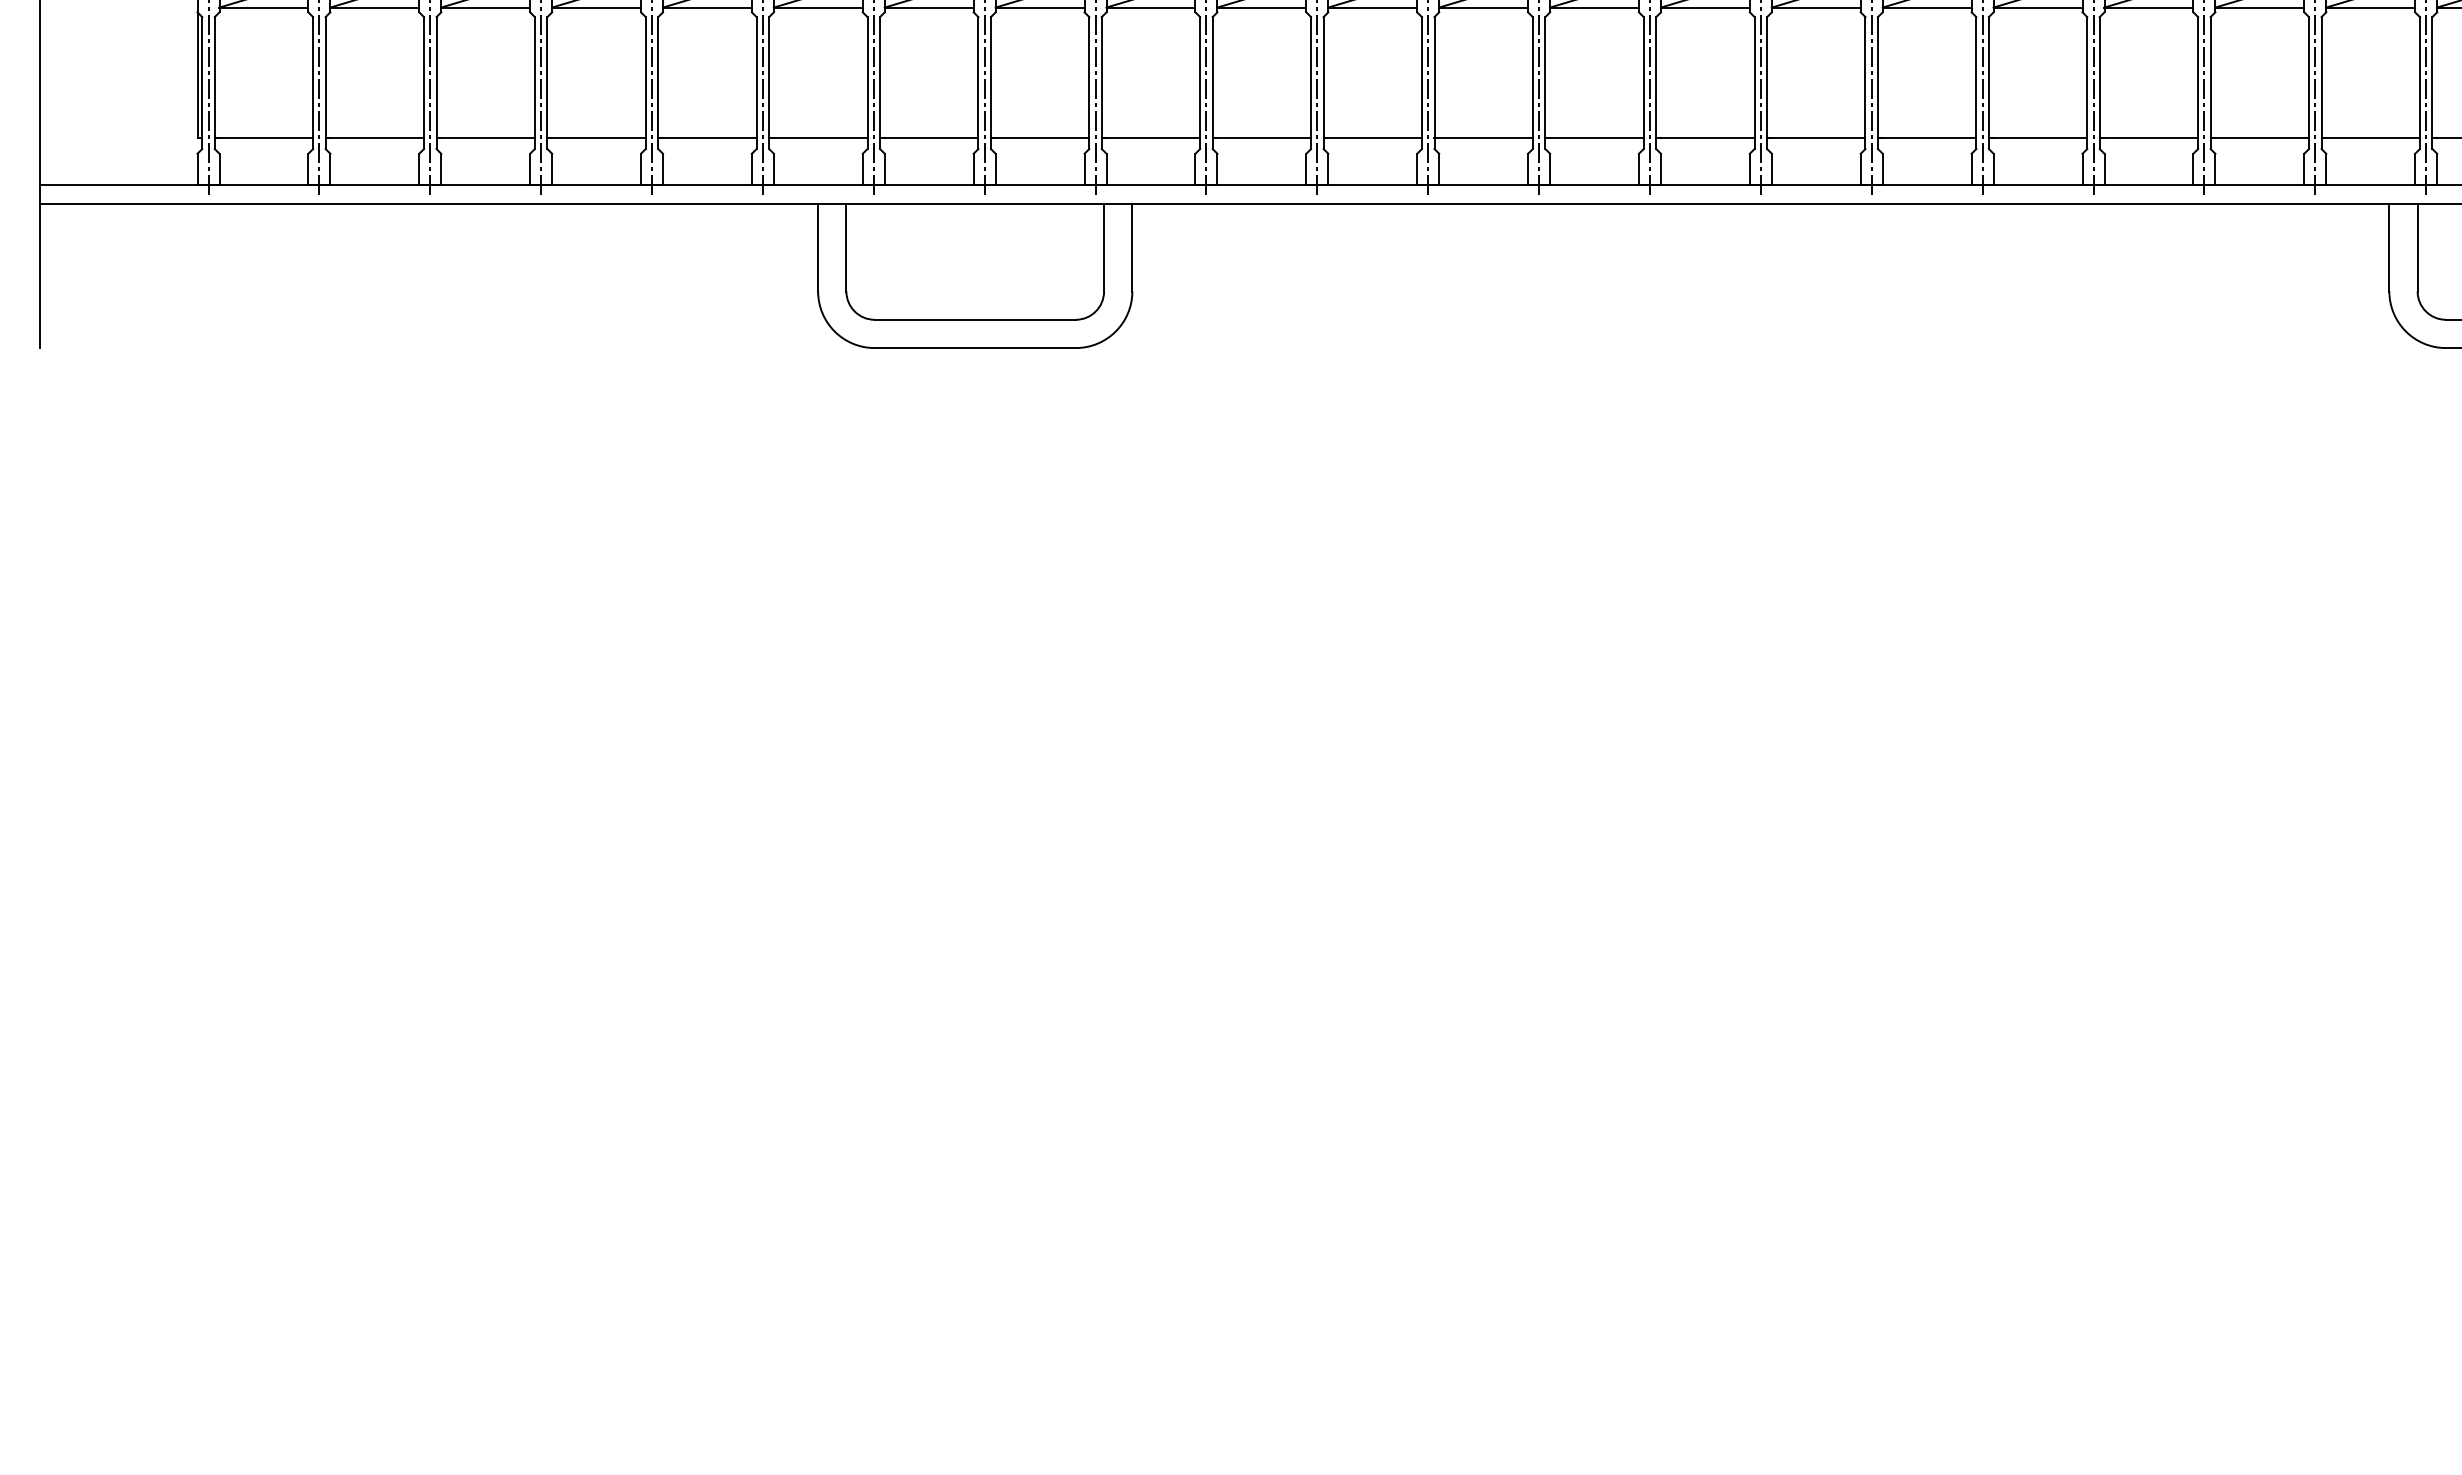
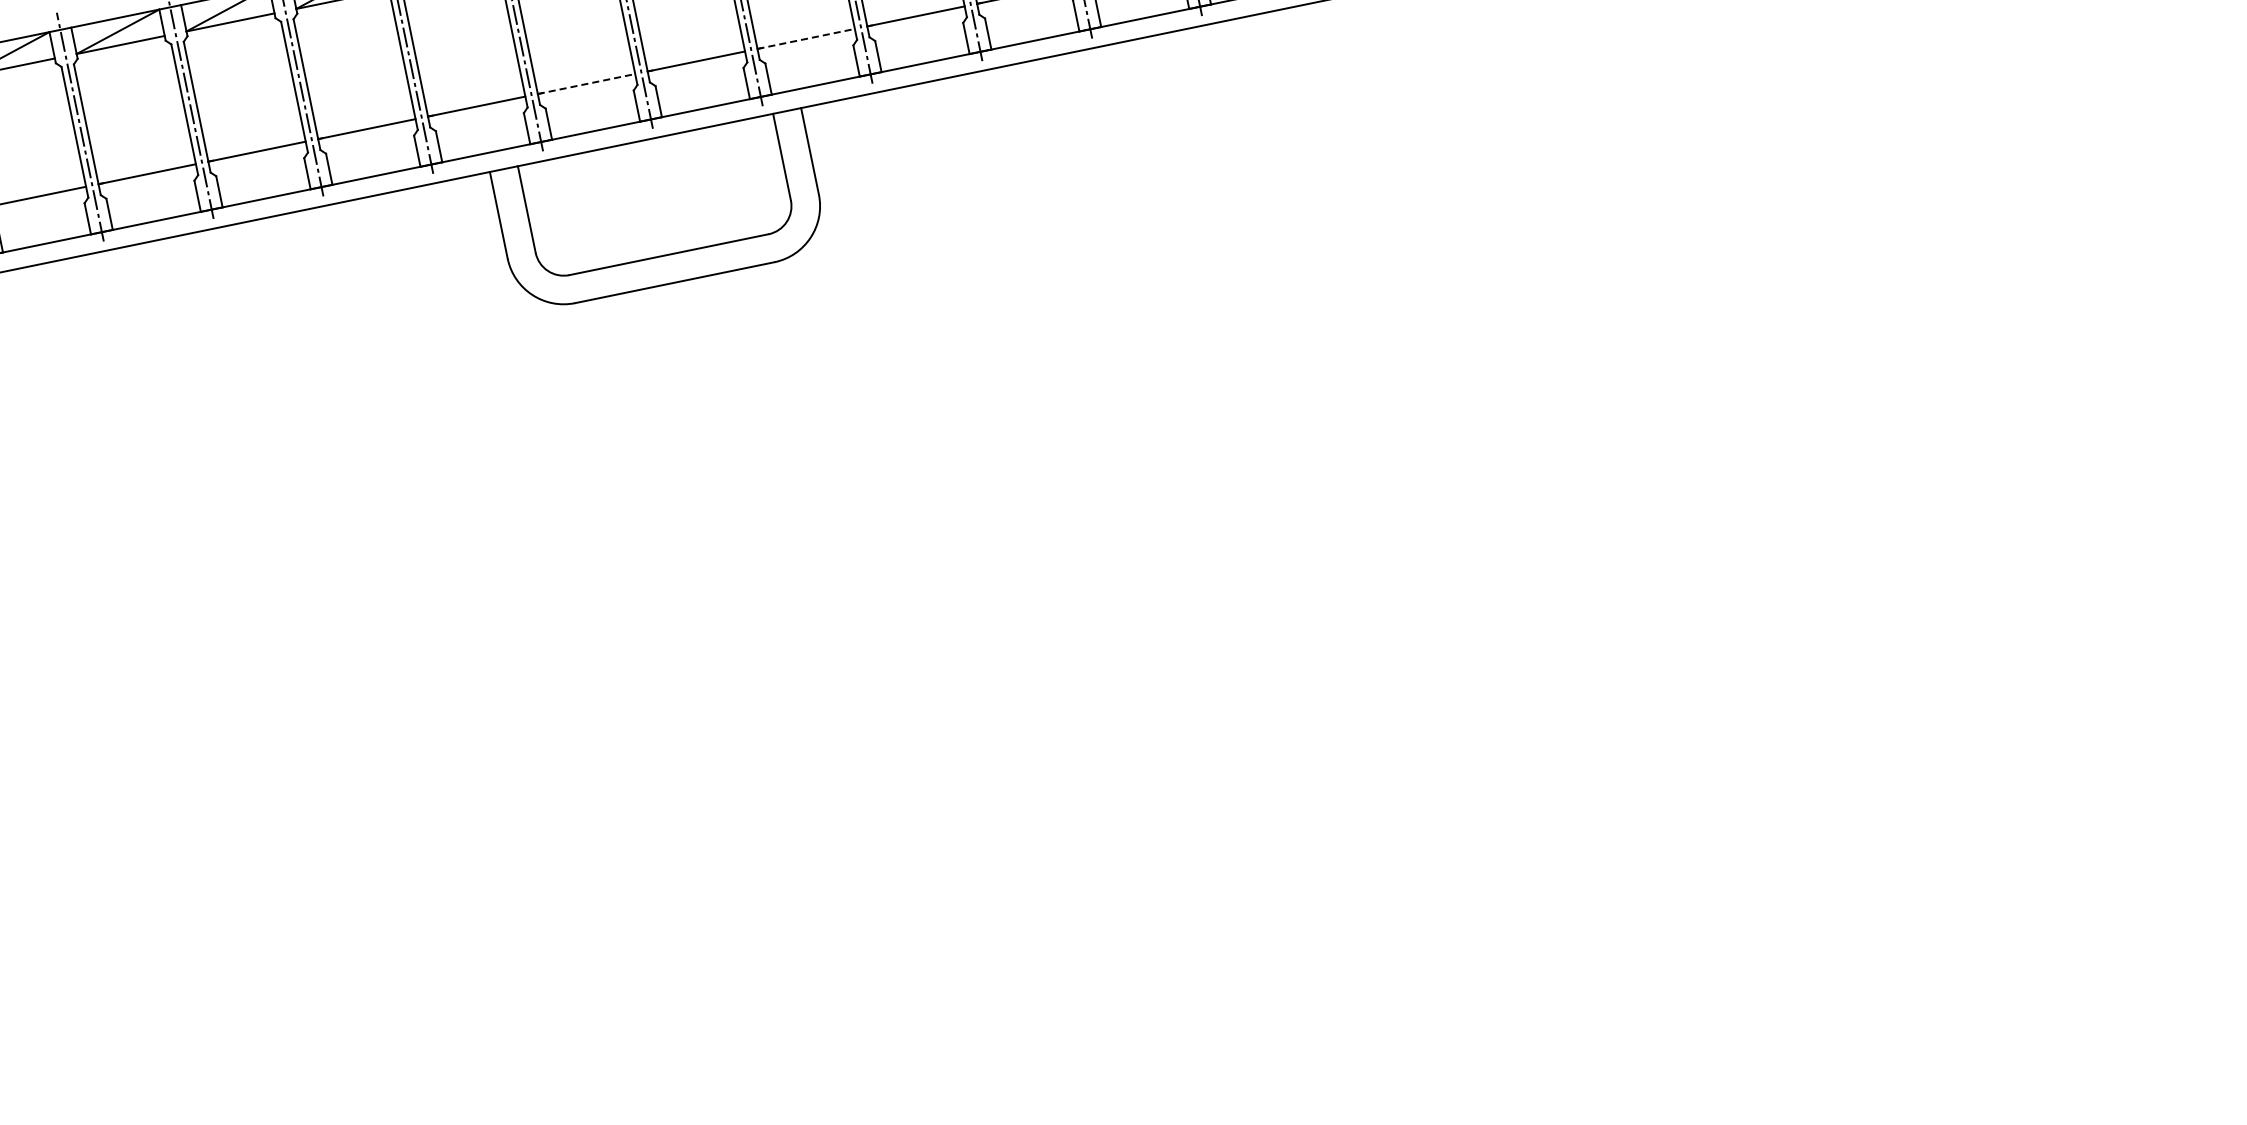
line: (929, 138) -> (586, 84), solid -> dashed
line: (1151, 138) -> (806, 39), solid -> dashed

